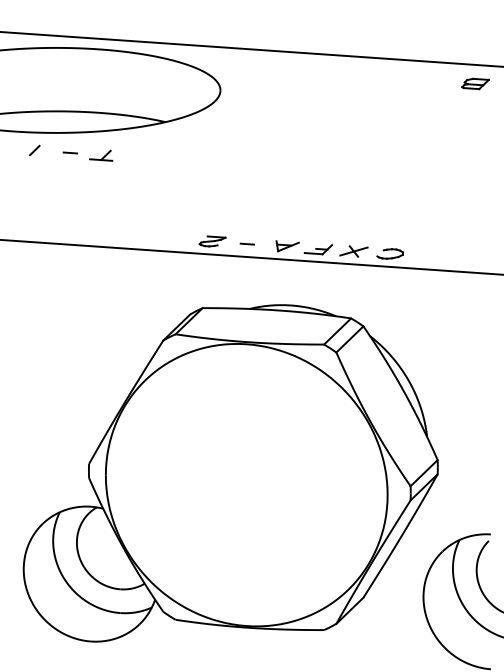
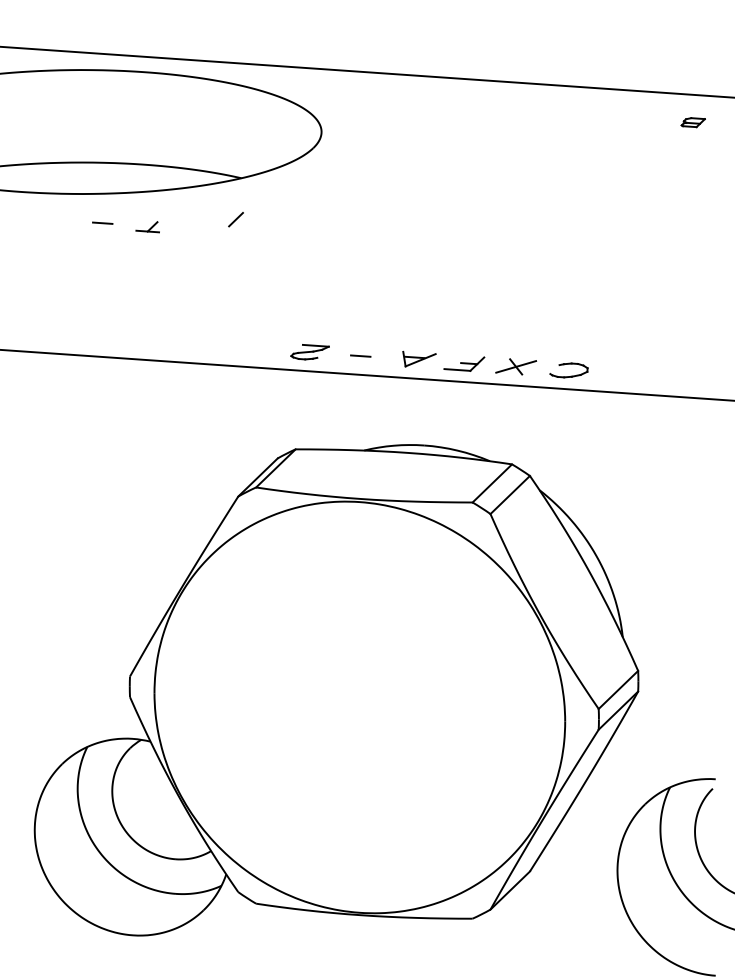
part: (475, 83) -> (693, 121), size x0.6
line: (34, 150) -> (235, 219), moved
part: (101, 155) -> (148, 226), size x0.7

